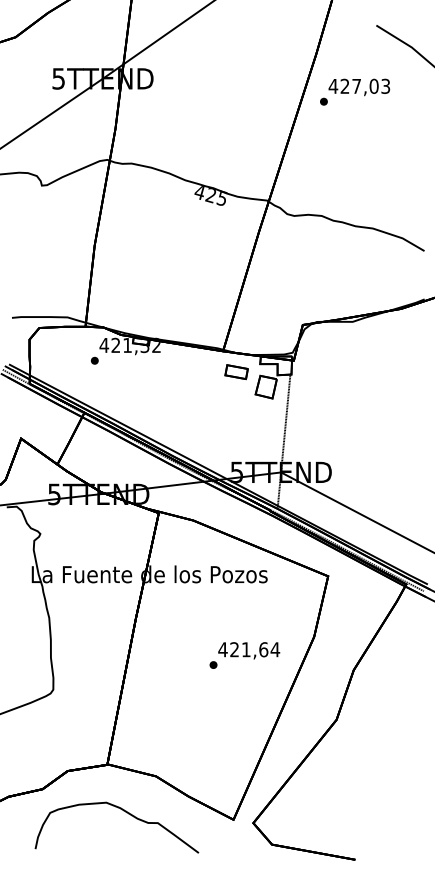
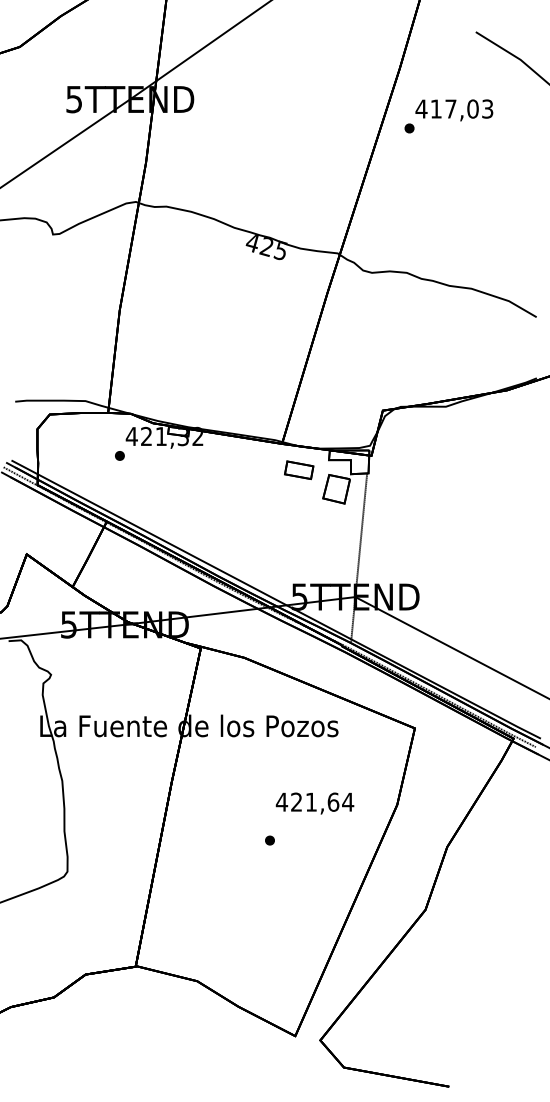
text: (344, 85) -> (435, 107), 427,03 -> 417,03
text: (249, 650) -> (315, 803), moved
curve: (123, 811) -> (156, 1025), removed

